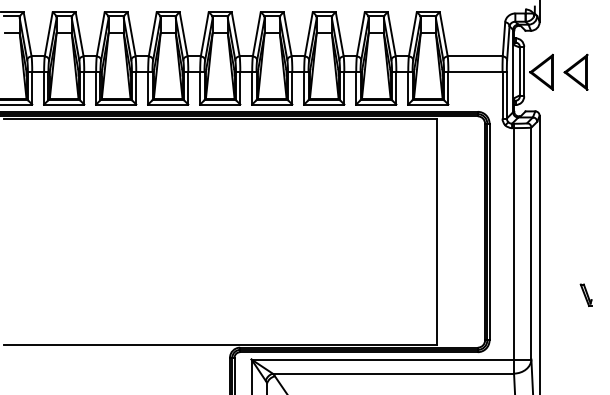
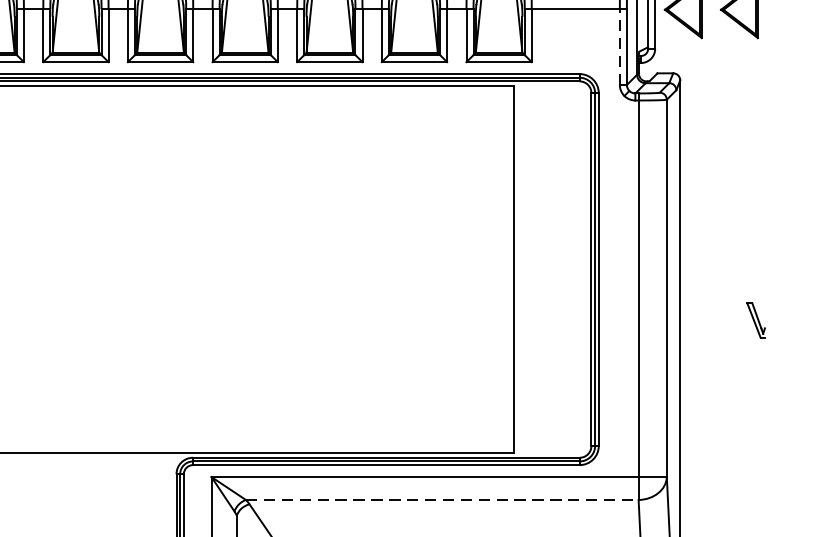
line: (502, 94) -> (619, 45), solid -> dashed
part: (585, 294) -> (754, 319), moved
line: (393, 373) -> (442, 499), solid -> dashed

